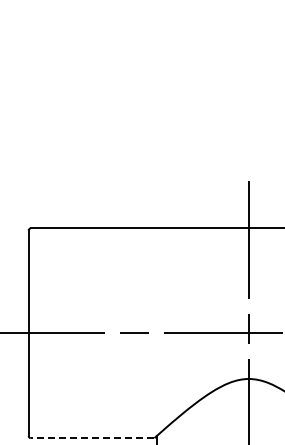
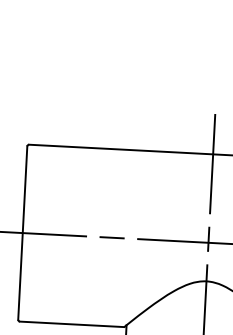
line: (92, 438) -> (71, 324), dashed -> solid

